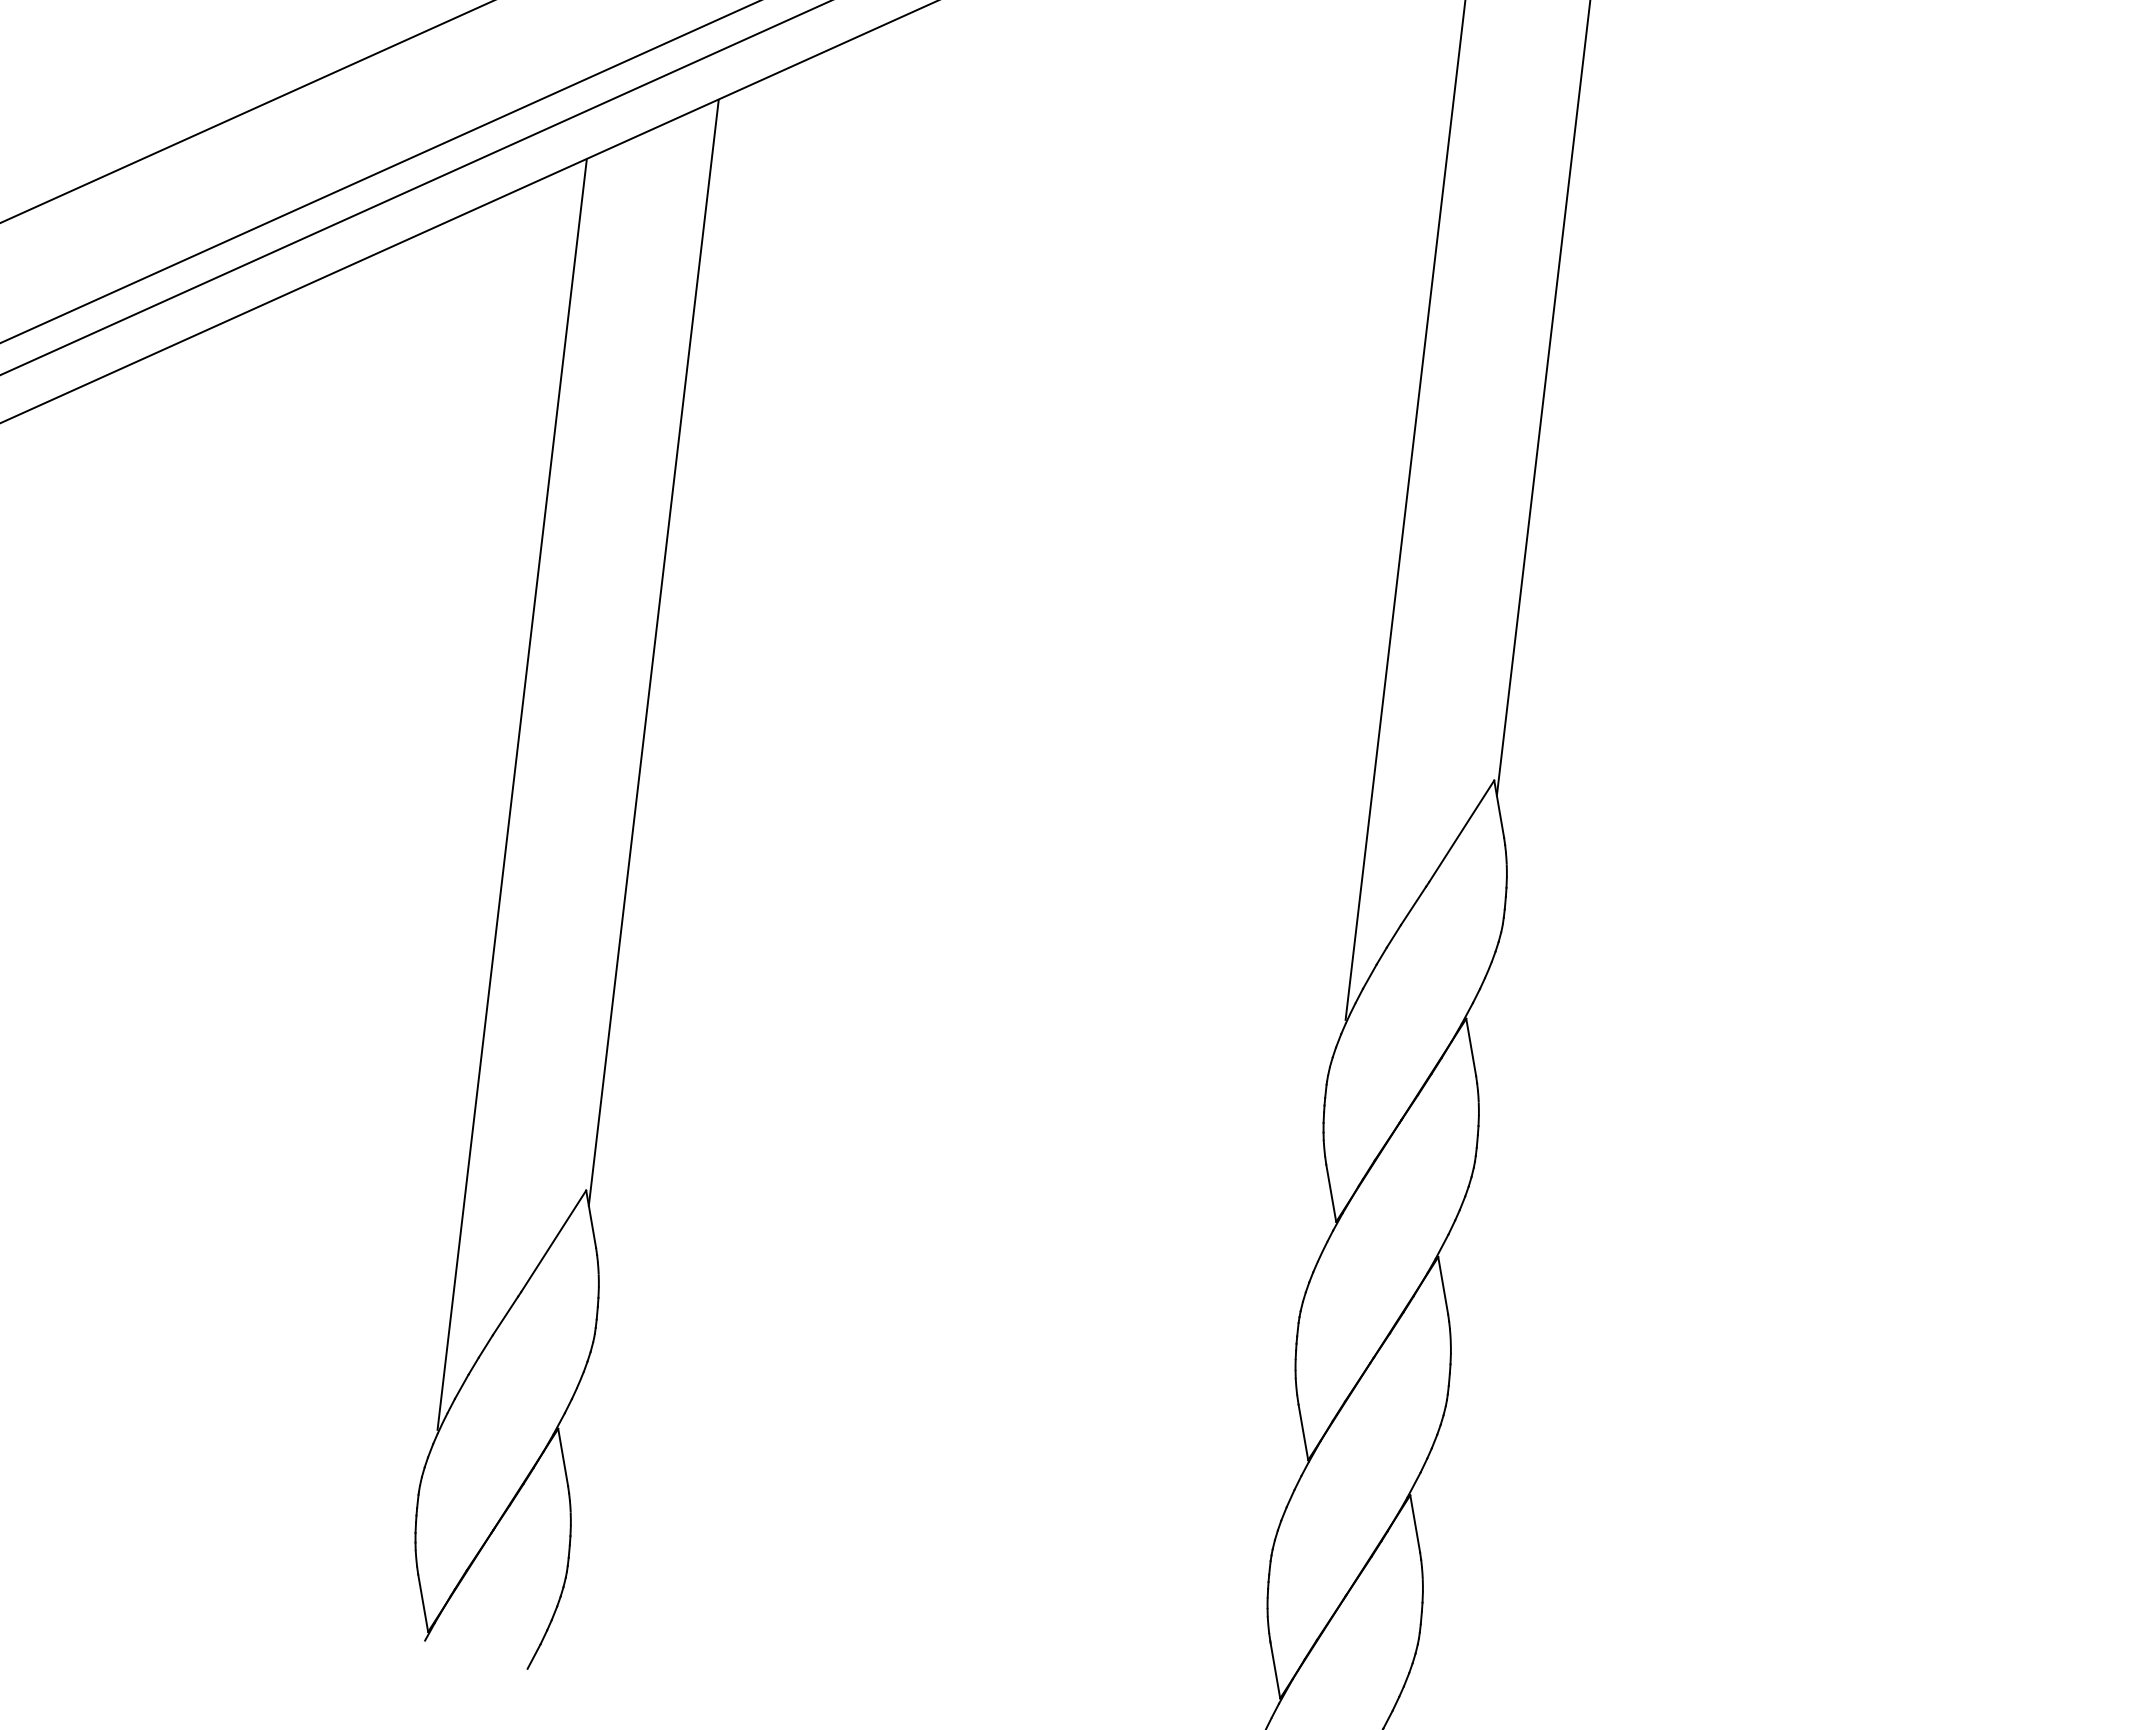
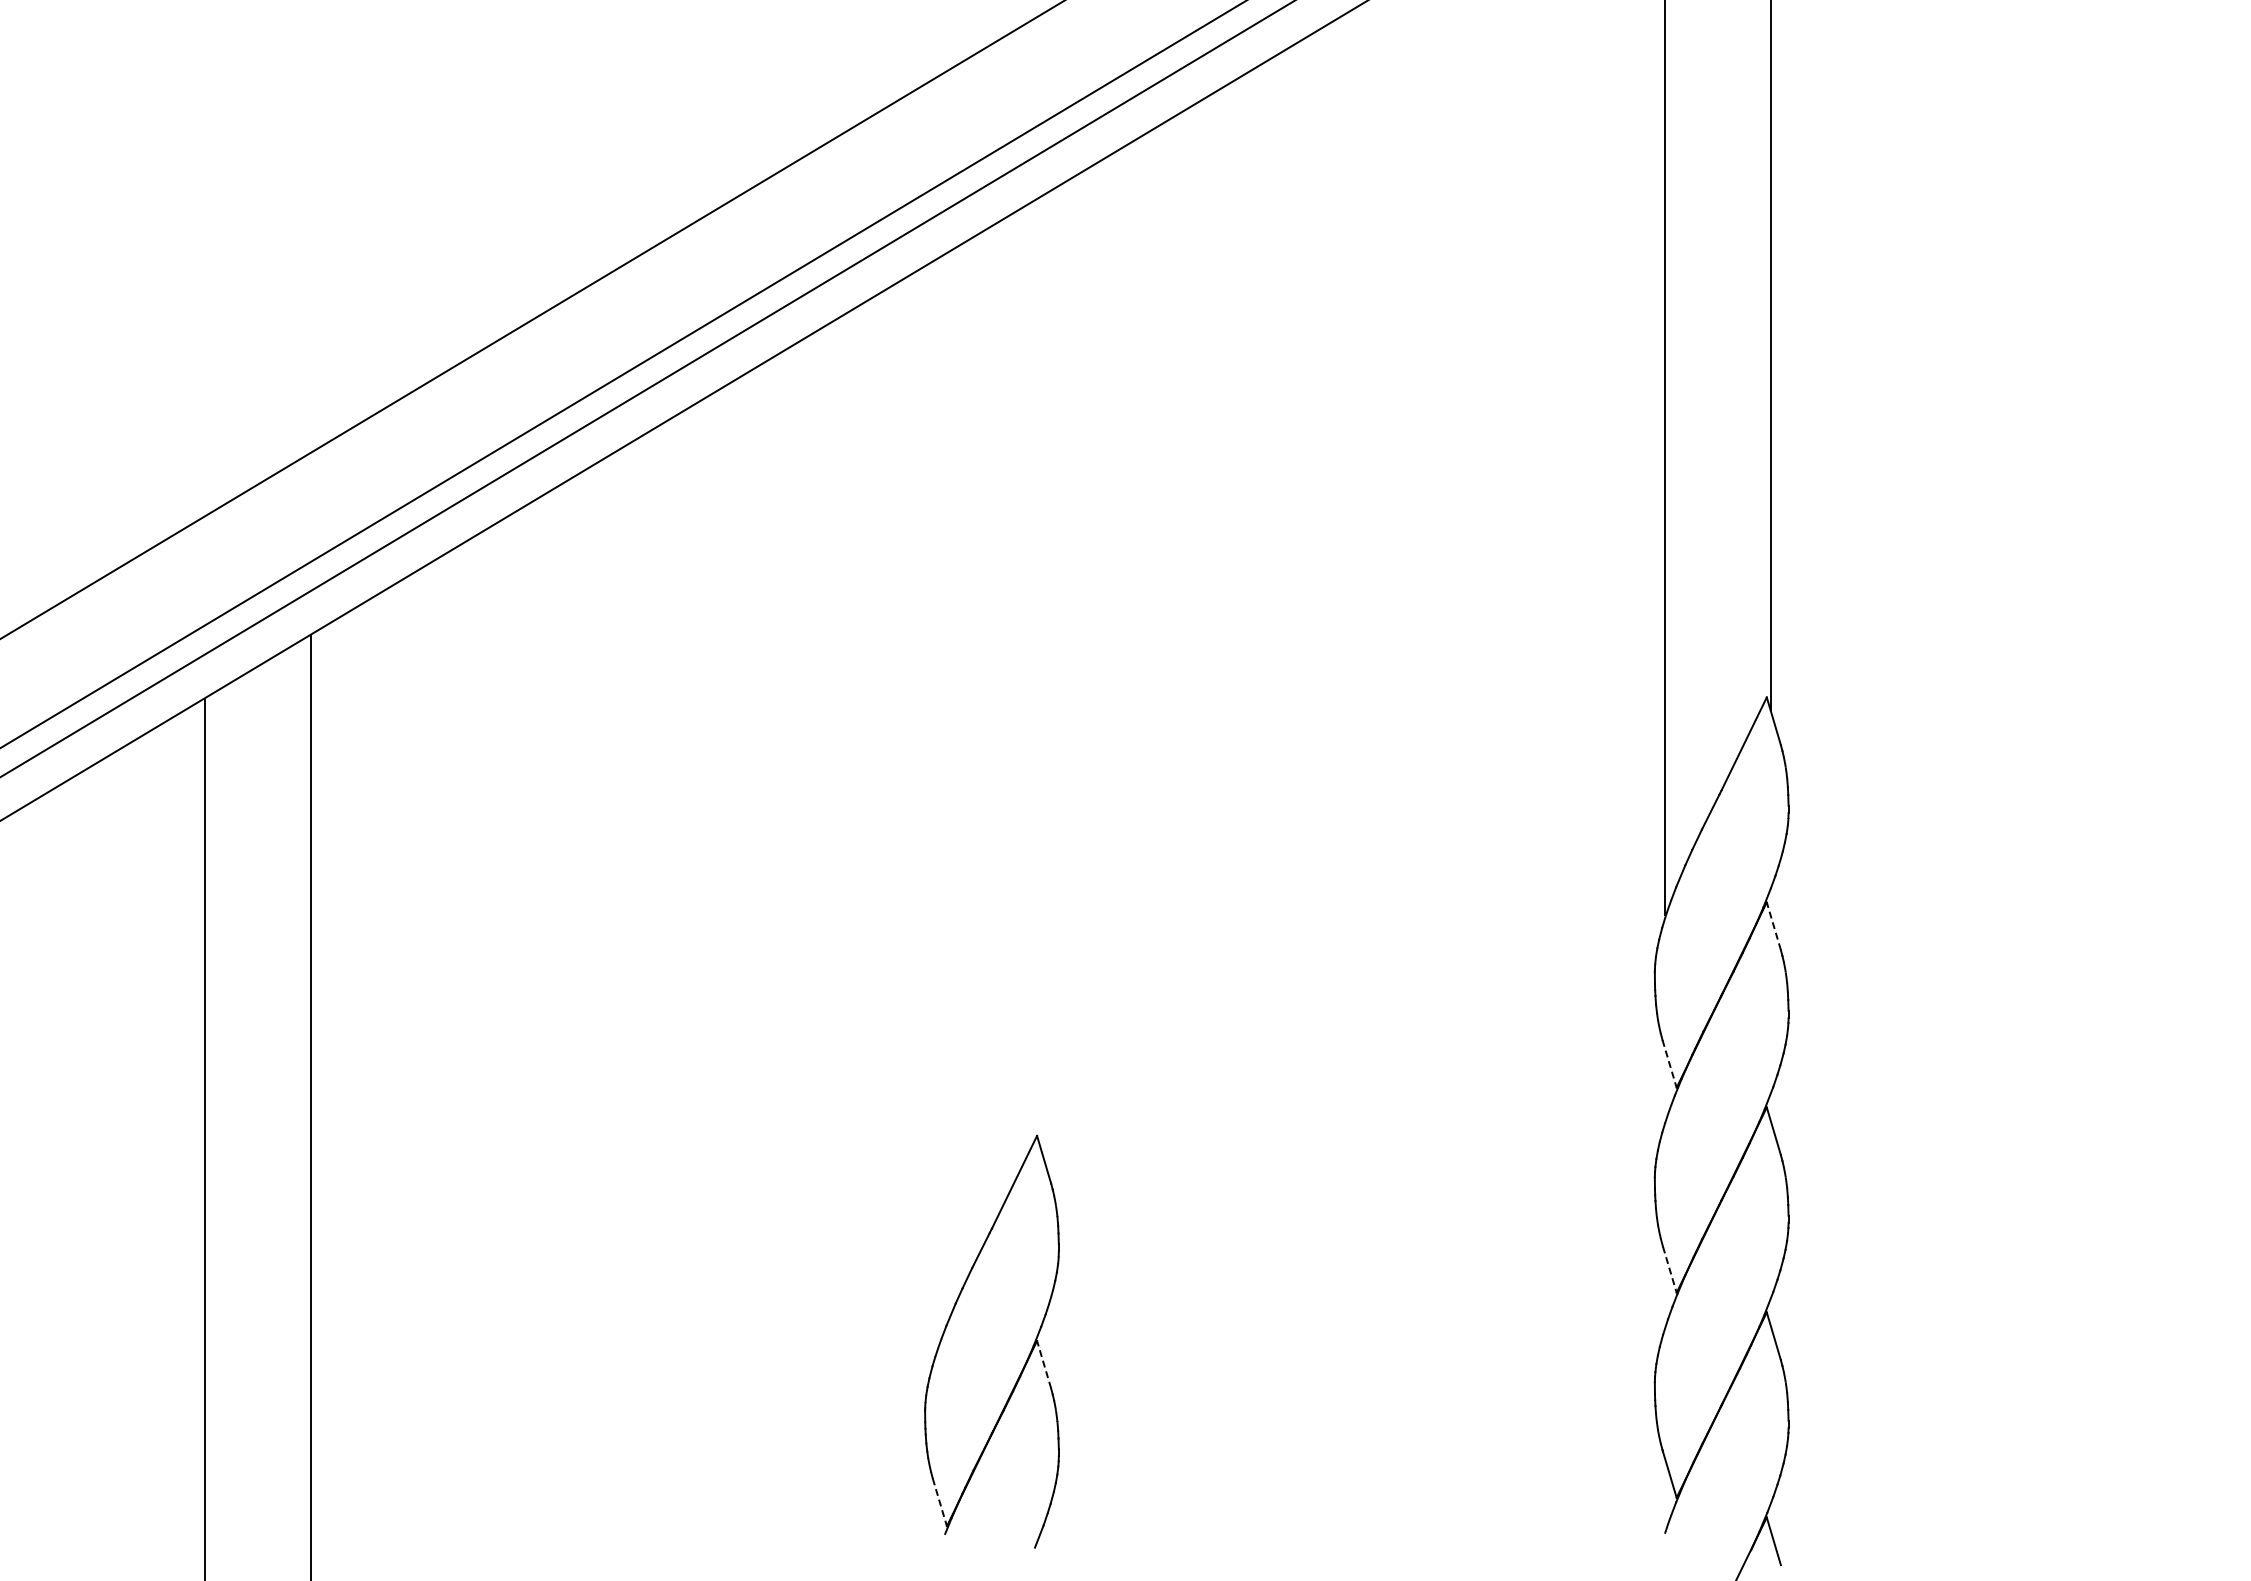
line: (653, 652) -> (1040, 672), removed
line: (511, 794) -> (934, 807), removed
line: (1470, 1047) -> (1773, 926), solid -> dashed
line: (1331, 1192) -> (1669, 1063), solid -> dashed
line: (1302, 1433) -> (1669, 1270), solid -> dashed
line: (563, 1457) -> (1044, 1364), solid -> dashed
line: (422, 1603) -> (939, 1502), solid -> dashed

